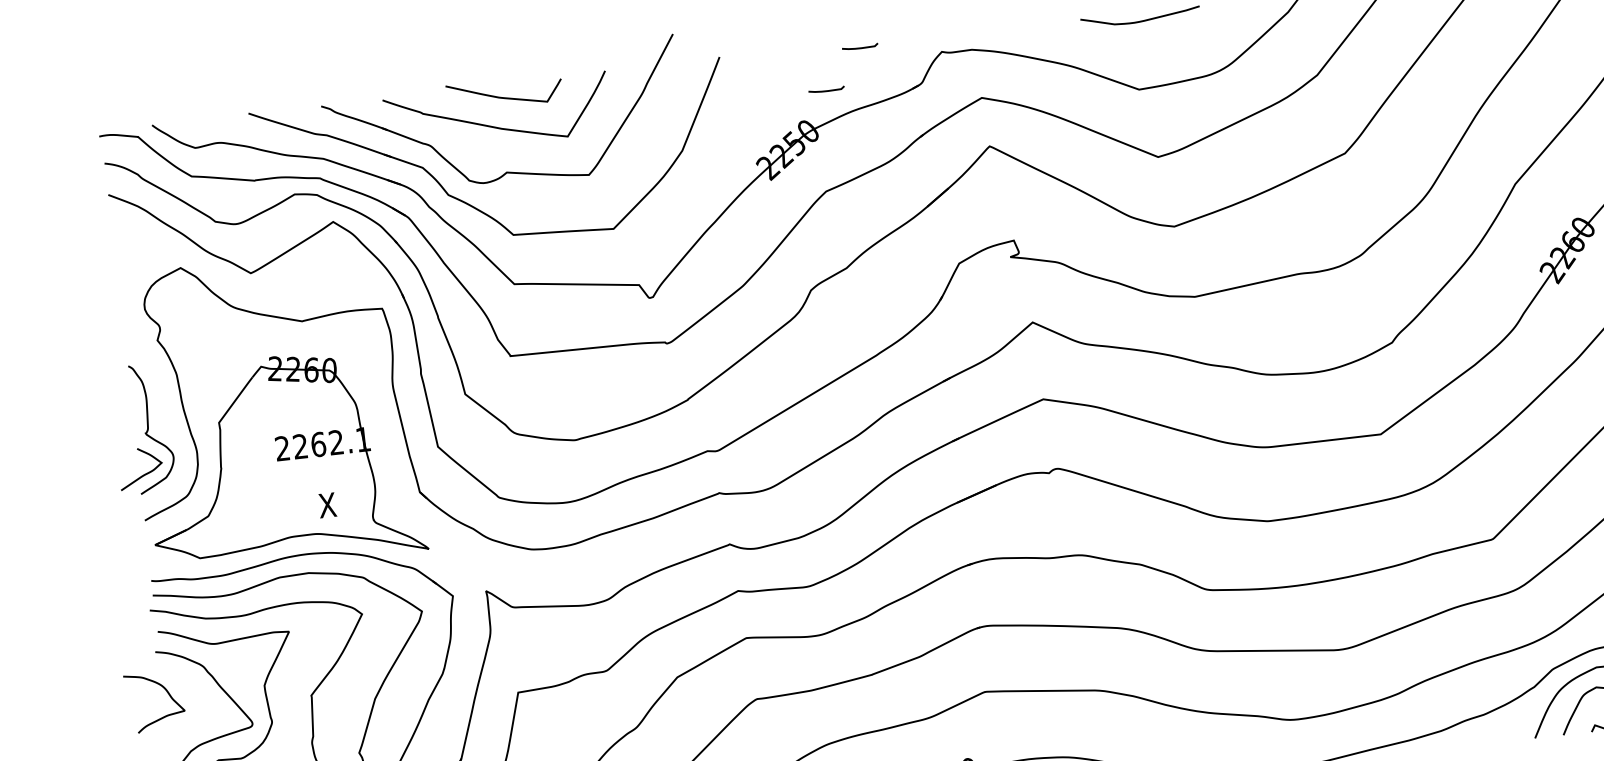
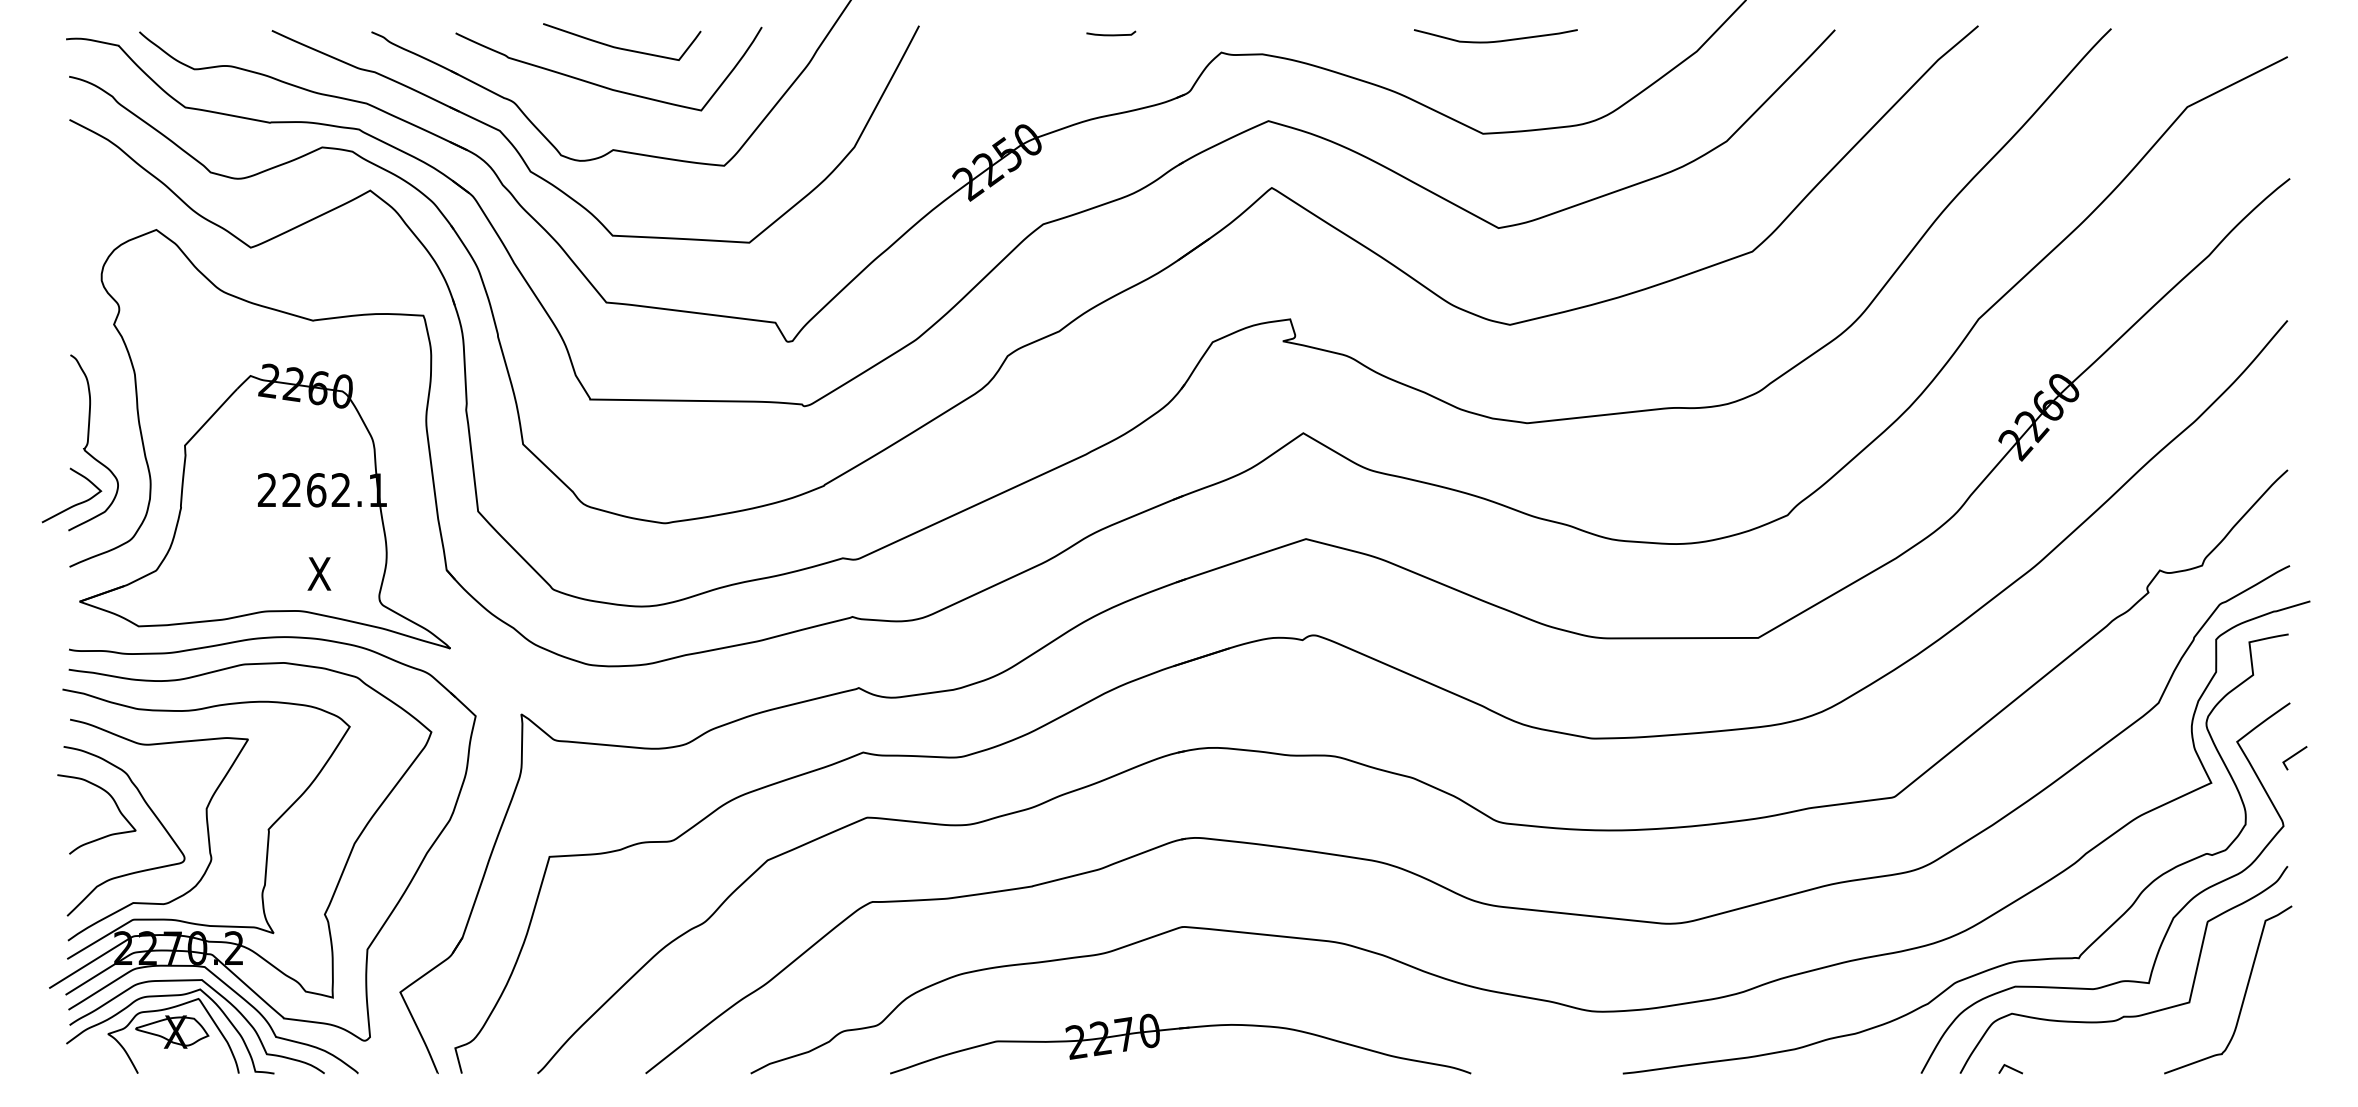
curve: (826, 90) -> (1059, 87), removed
curve: (167, 694) -> (115, 805), moved

